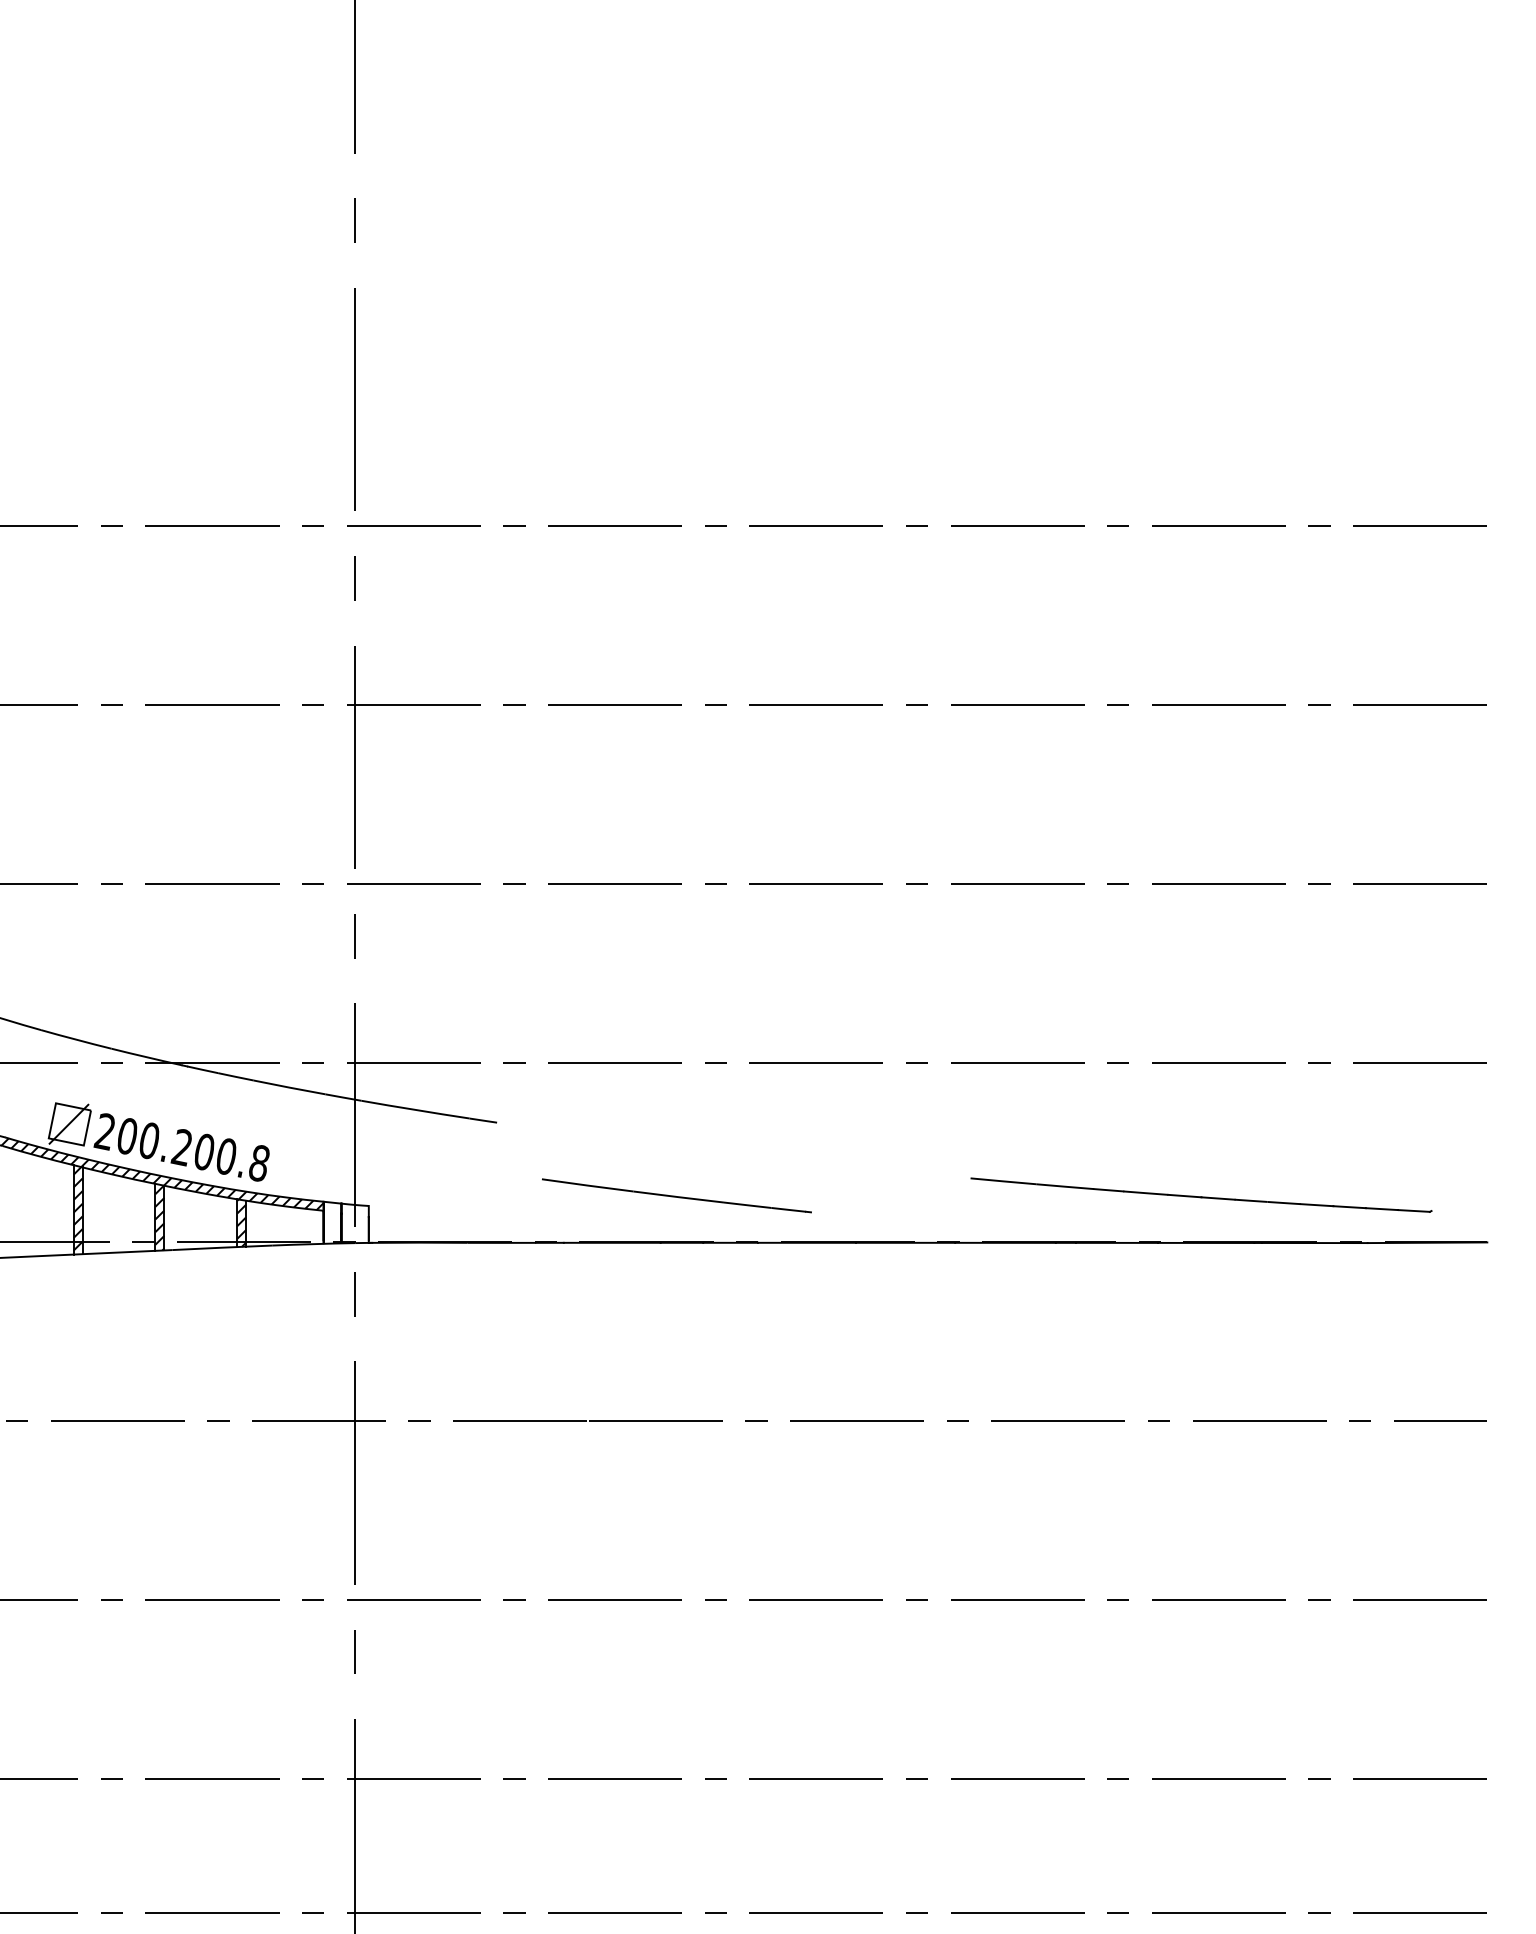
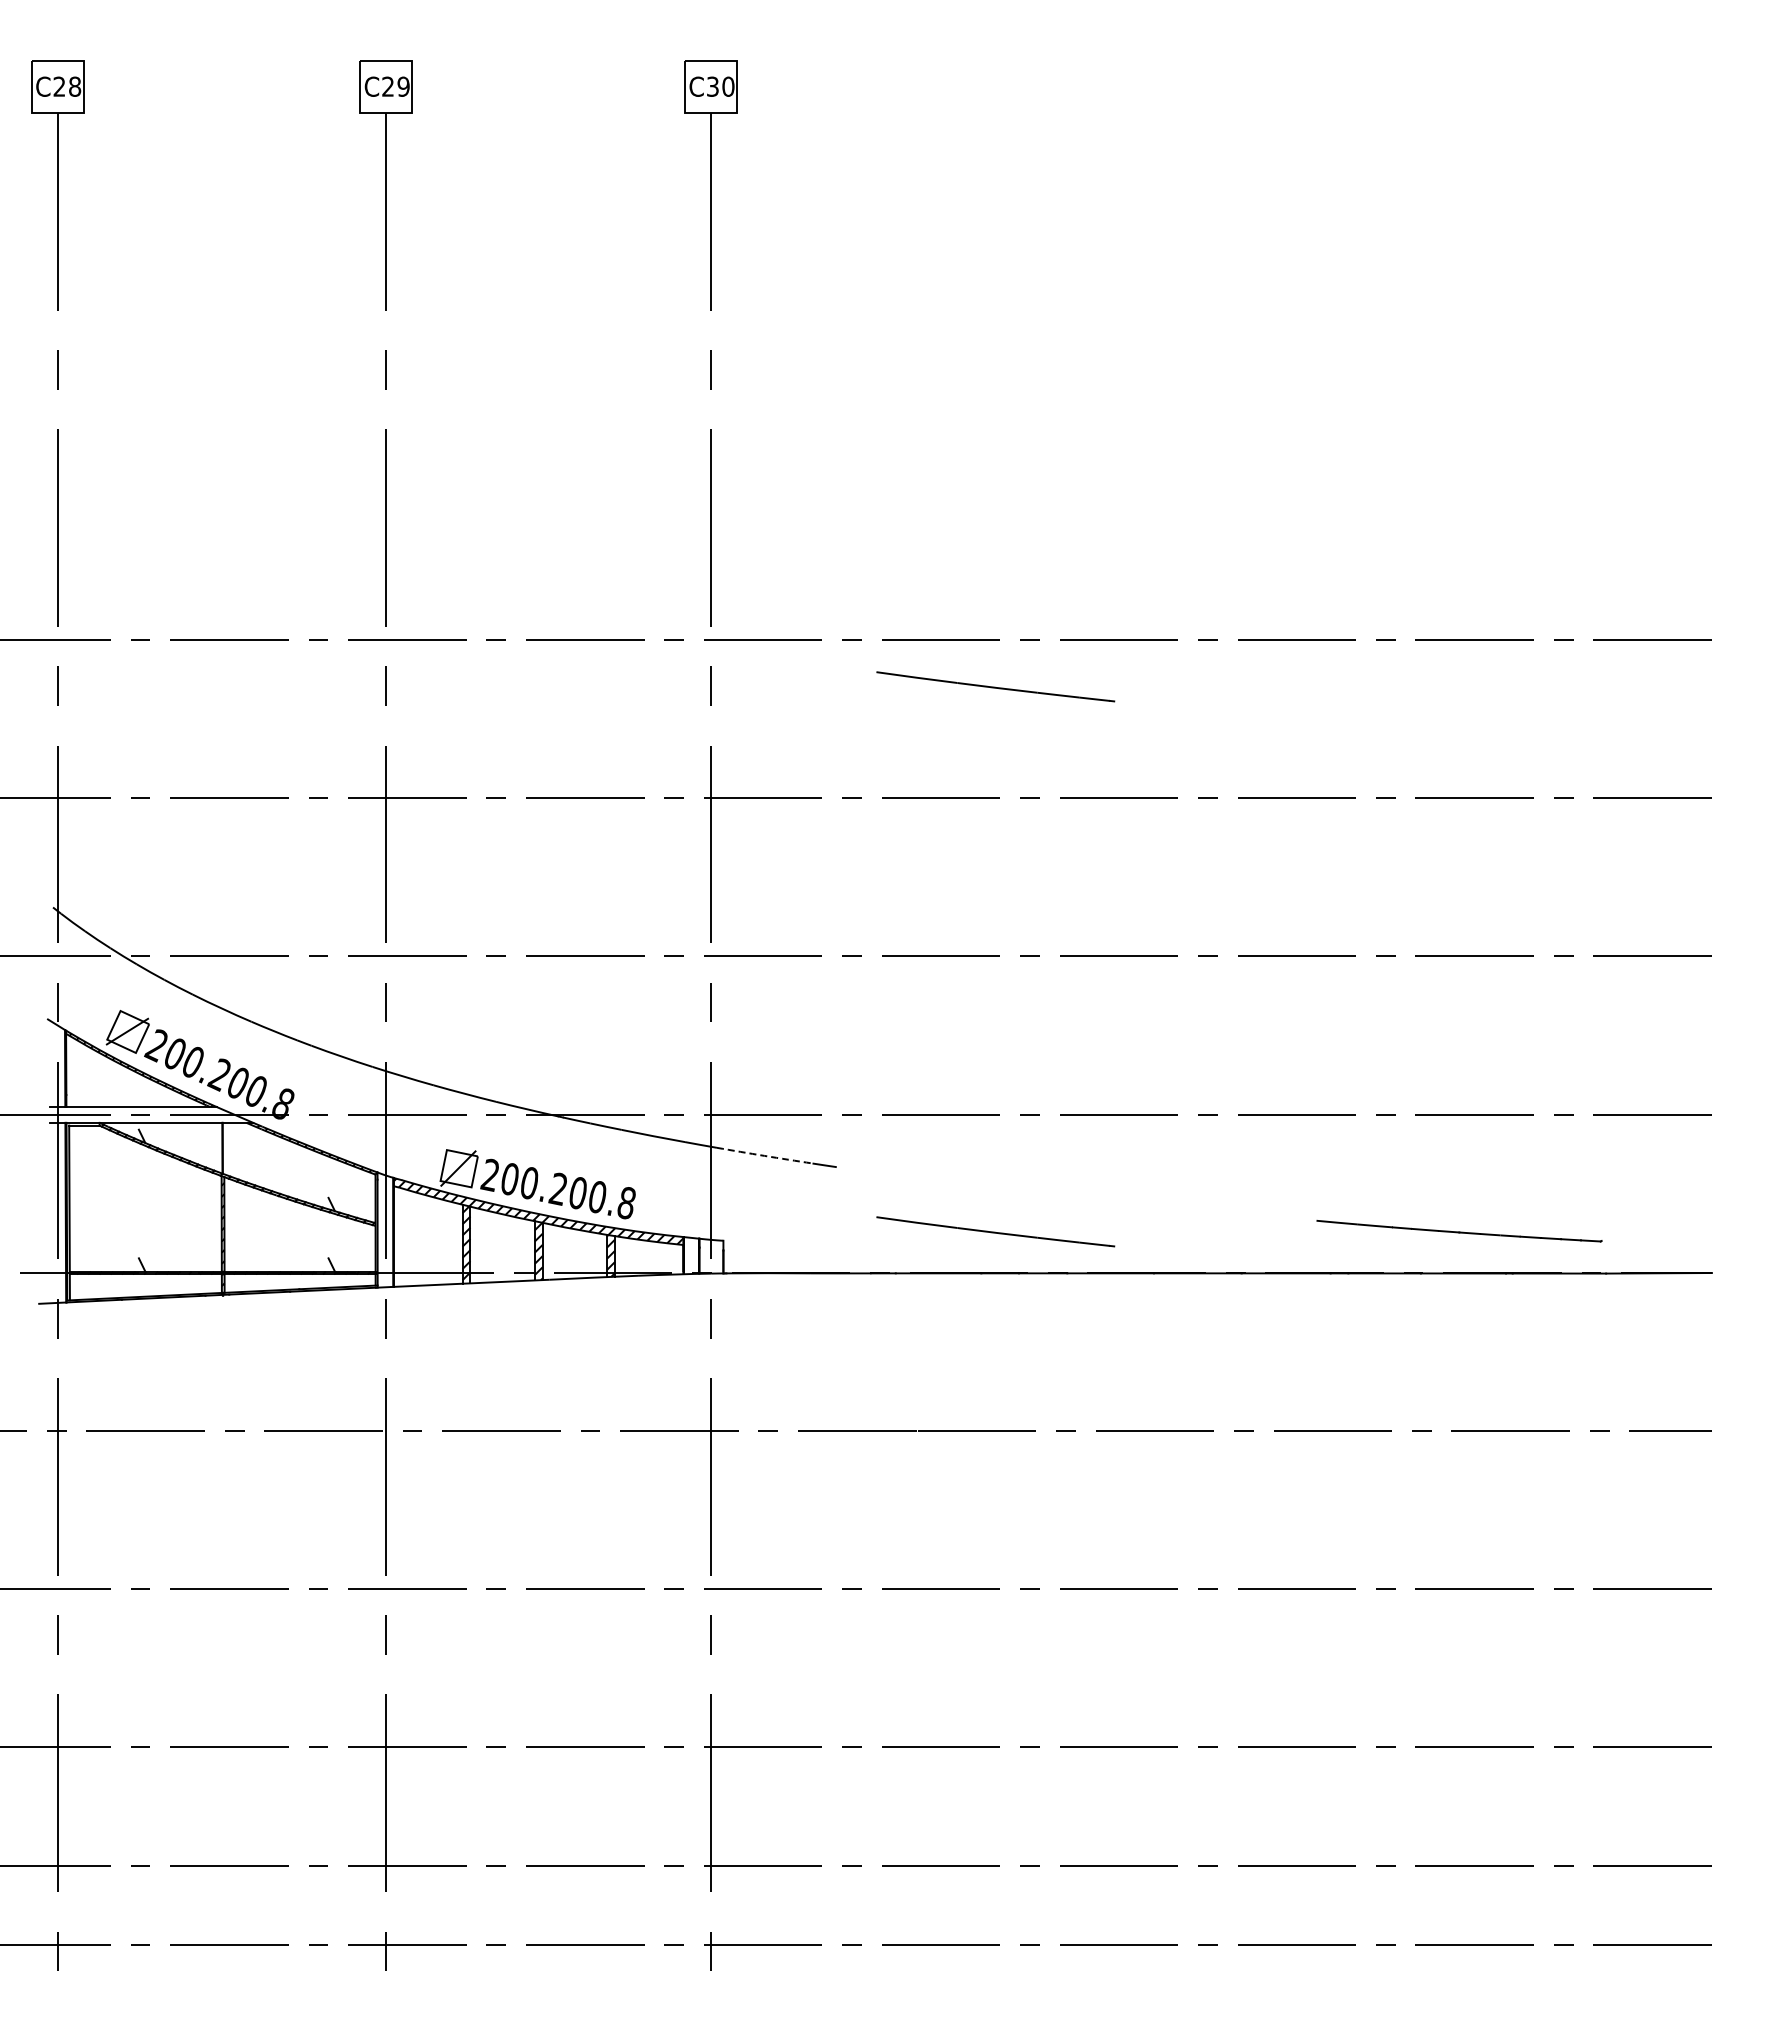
part: (676, 578) -> (995, 686), added
arc: (415, 1109) -> (764, 1155), solid -> dashed
part: (1201, 1194) -> (1459, 1230), size x0.7

